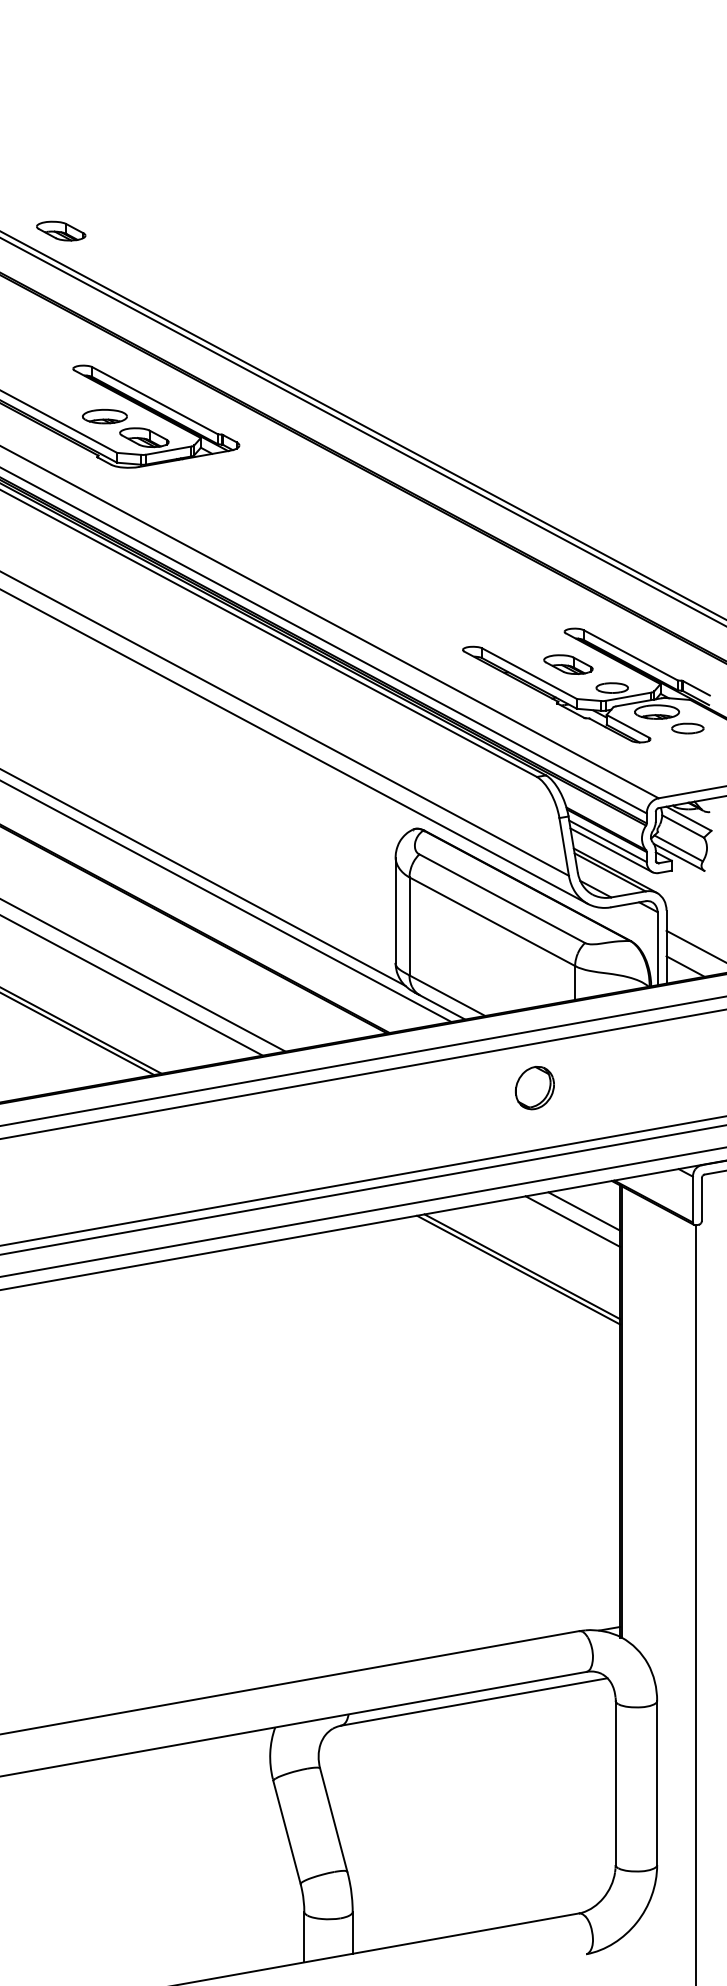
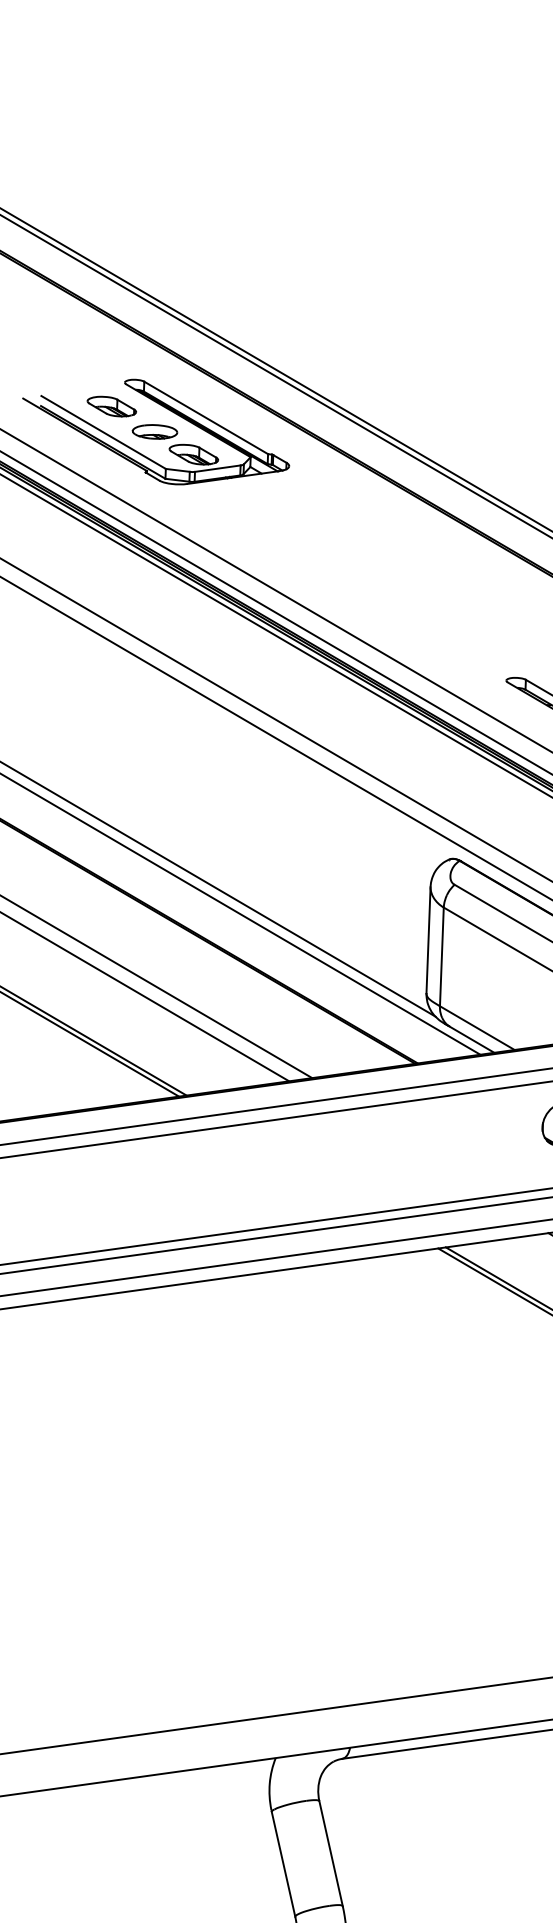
part: (61, 230) -> (112, 405), moved

